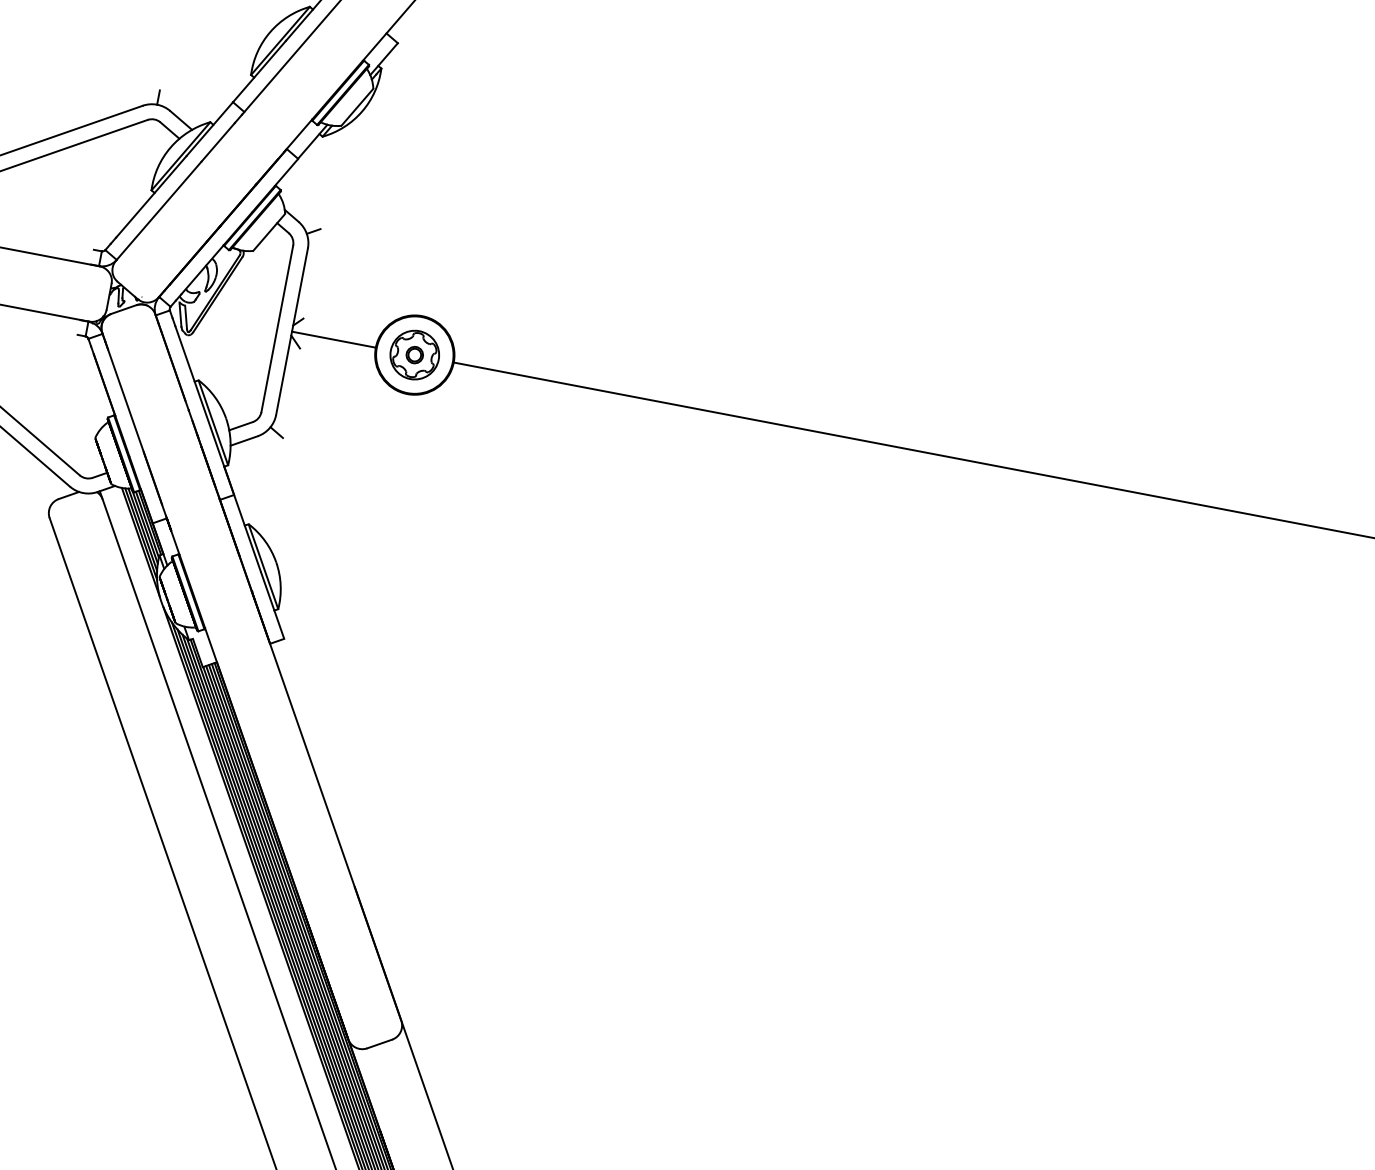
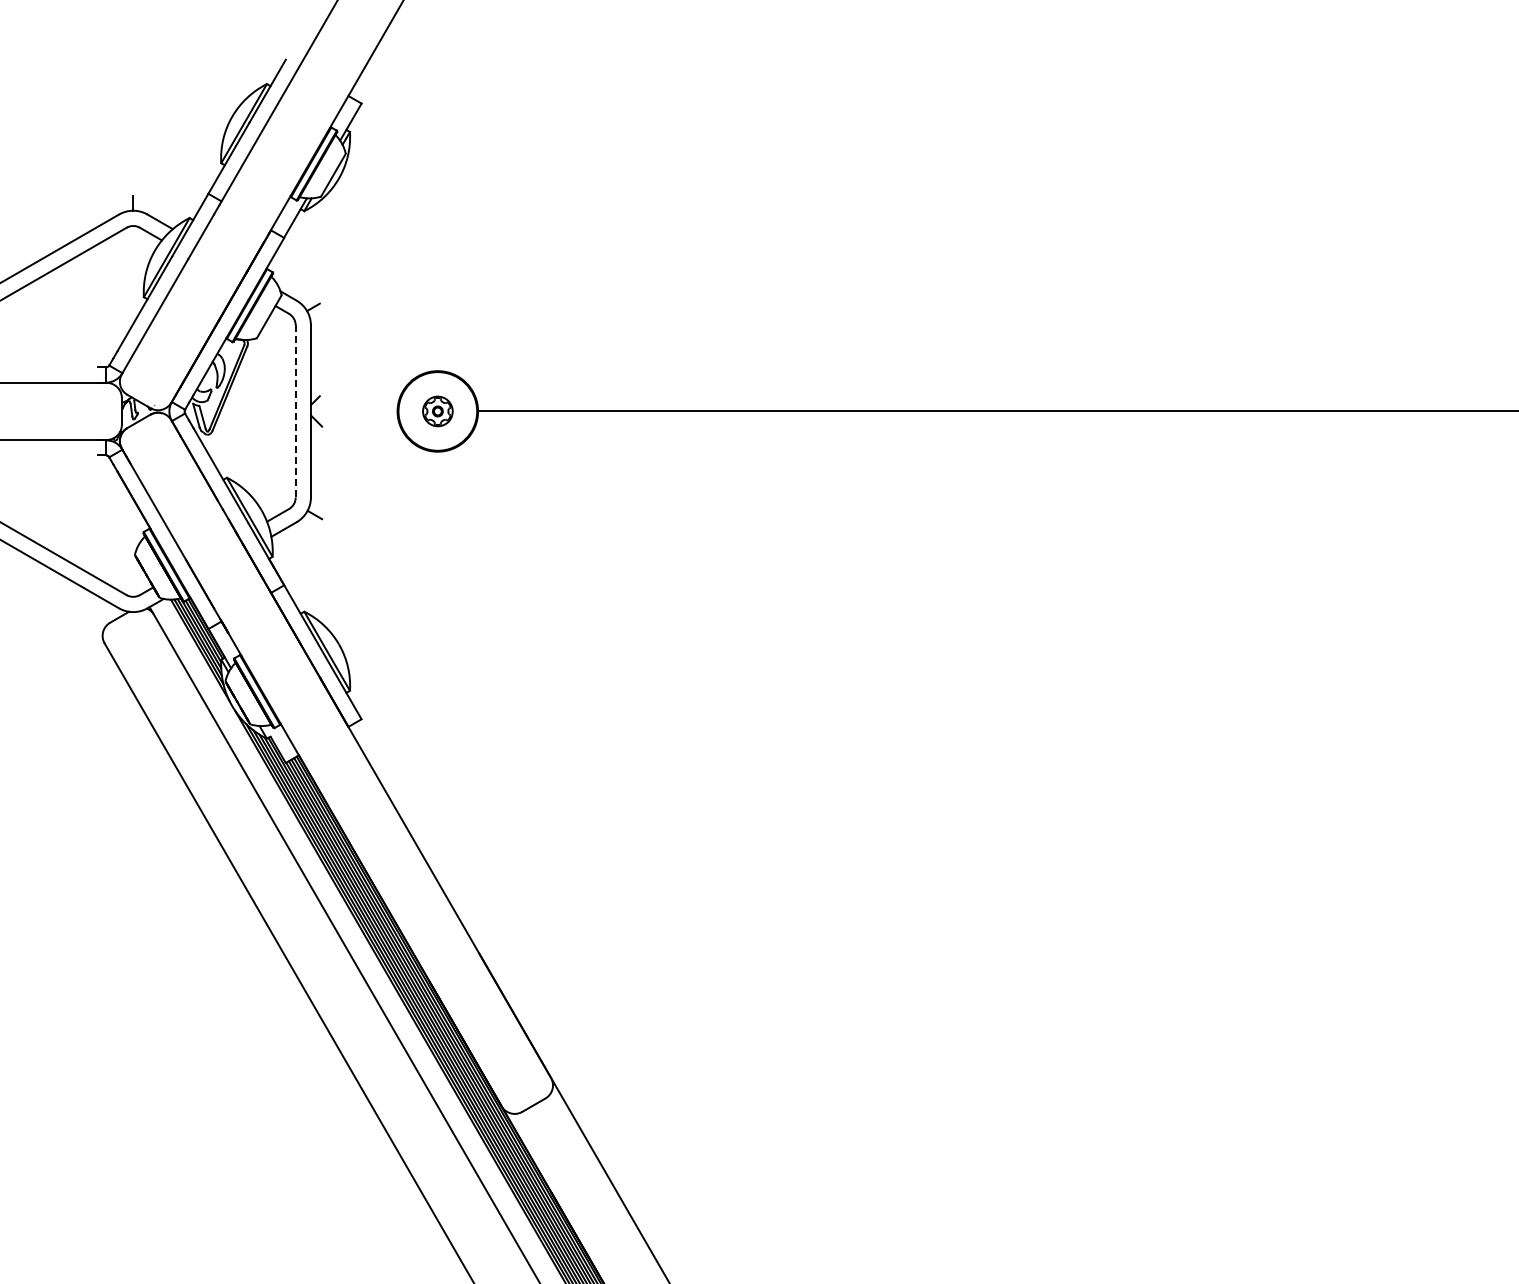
line: (277, 328) -> (295, 411), solid -> dashed
line: (333, 339) -> (353, 411), removed
part: (414, 355) -> (437, 411), size x0.6

